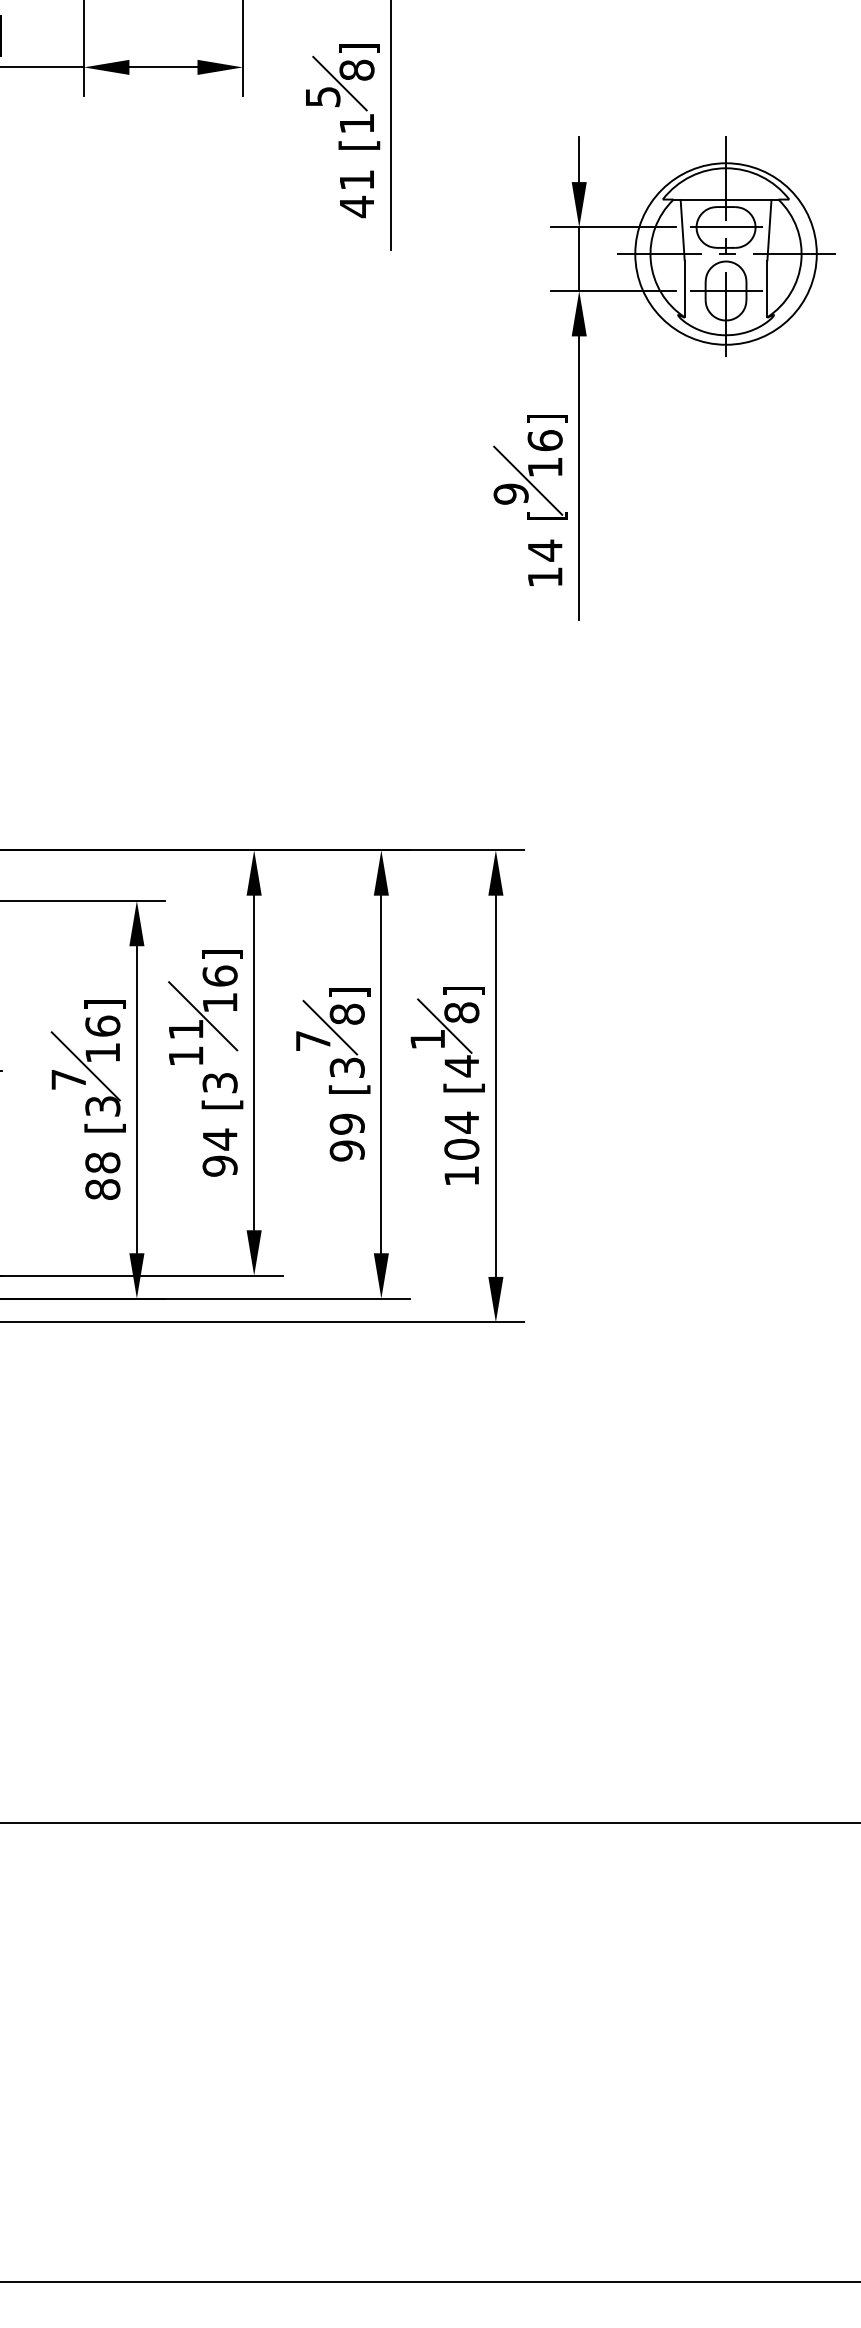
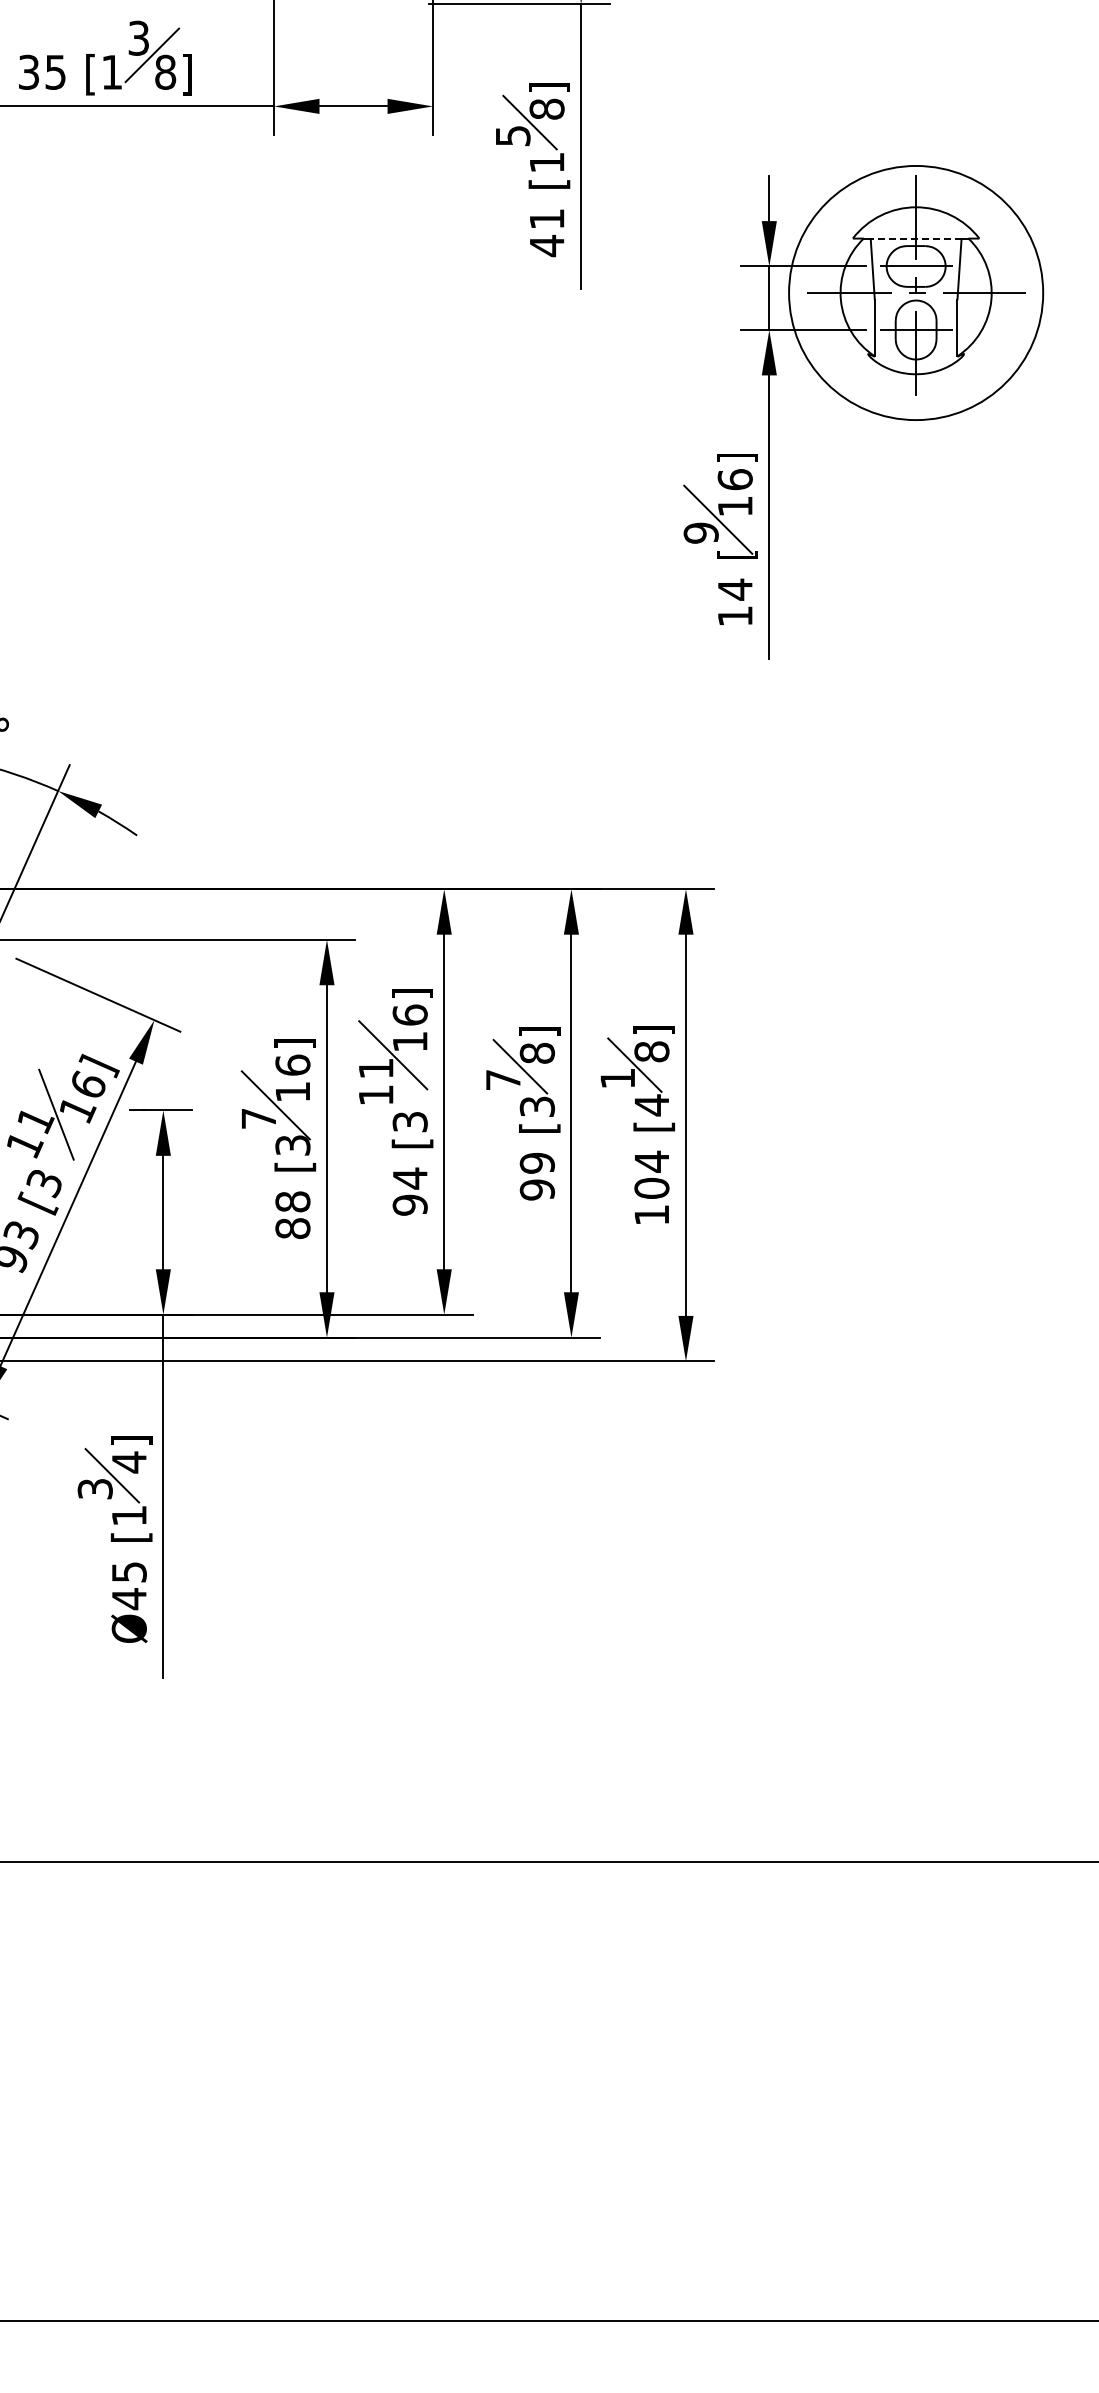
line: (725, 199) -> (915, 238), solid -> dashed
circle: (725, 253) -> (915, 292), size x1.4

